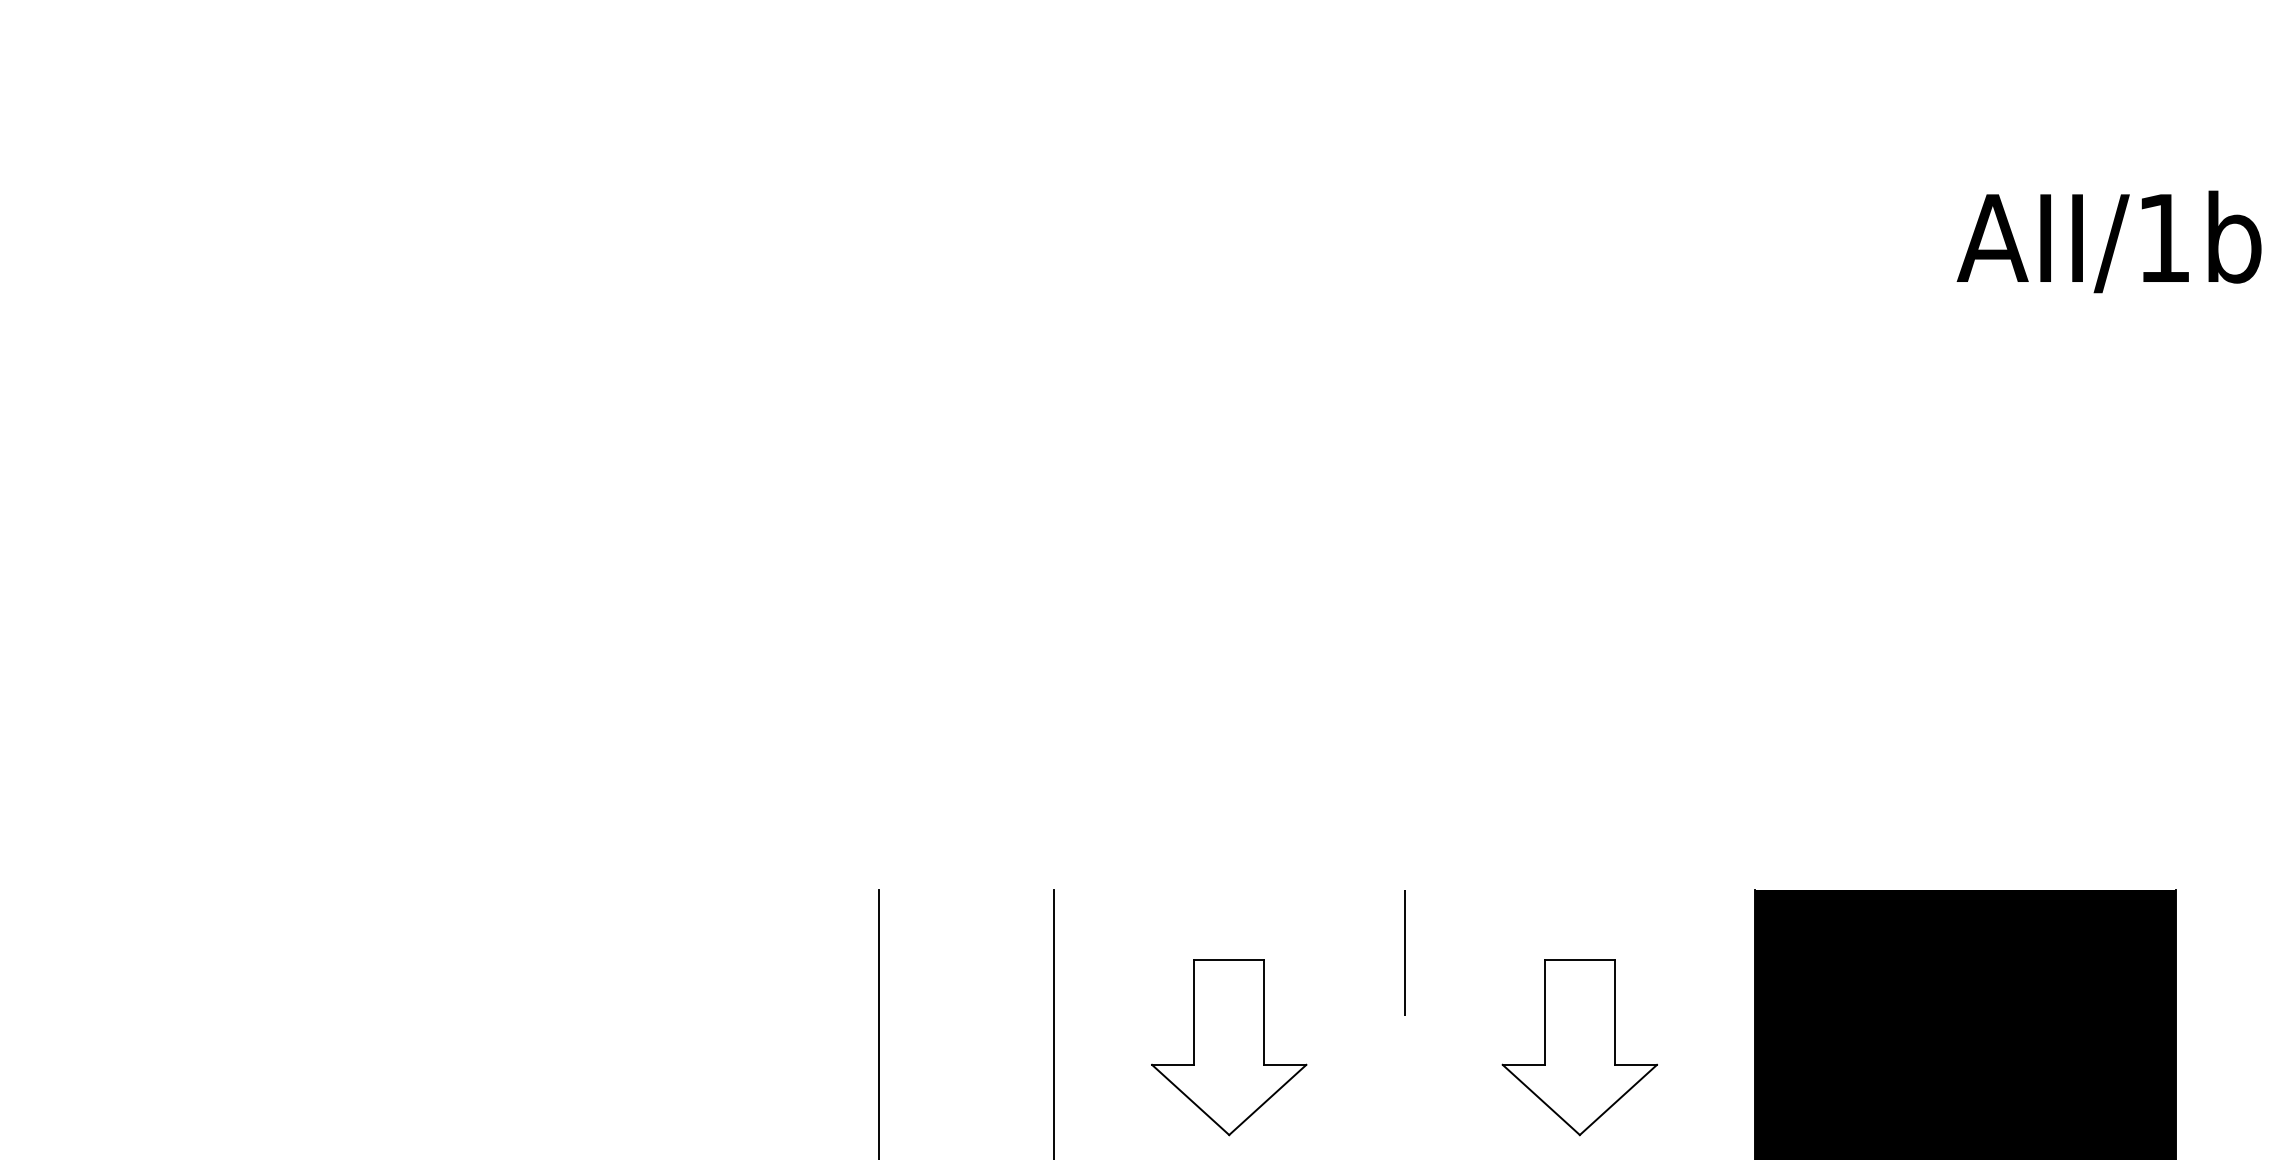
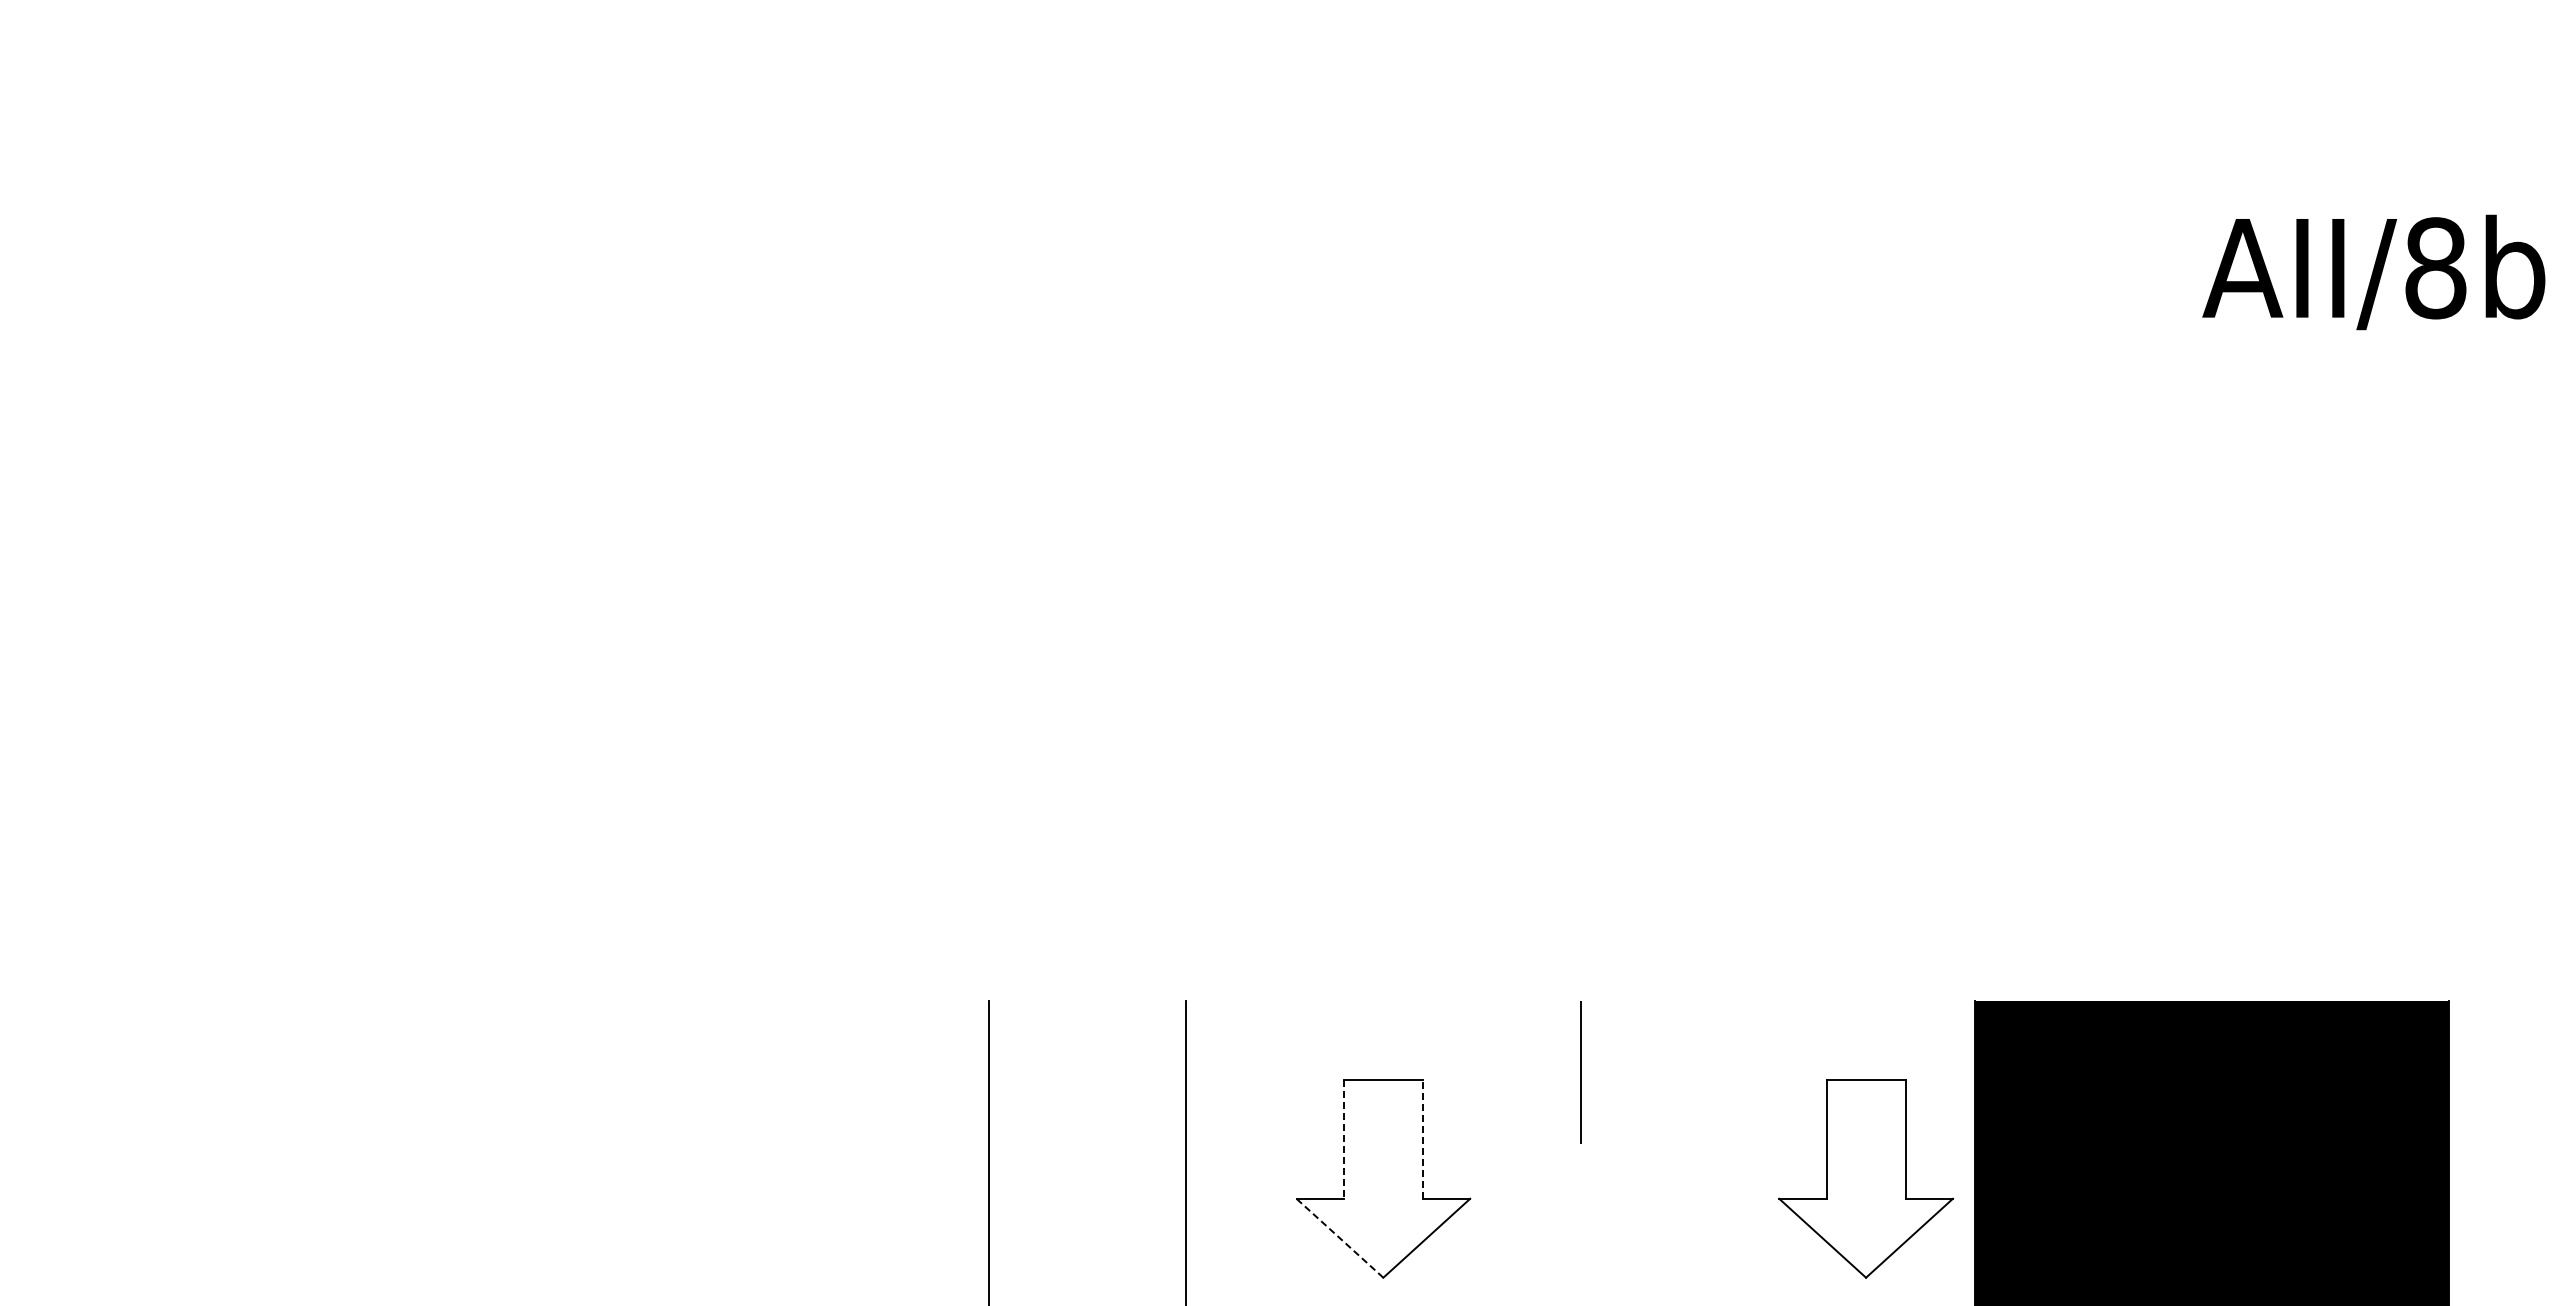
text: (2163, 238) -> (2435, 268), AII/1b -> AII/8b
line: (1263, 1012) -> (1422, 1139), solid -> dashed
line: (1193, 1013) -> (1343, 1140), solid -> dashed
part: (1579, 1046) -> (1865, 1178), moved
line: (1190, 1100) -> (1339, 1238), solid -> dashed

